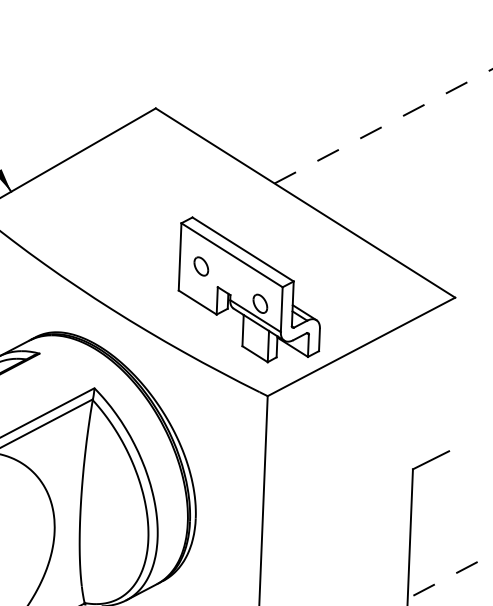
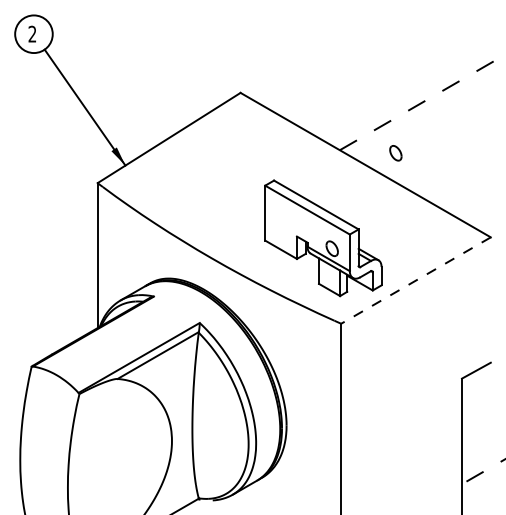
part: (200, 266) -> (395, 153), moved
line: (360, 346) -> (415, 280), solid -> dashed

